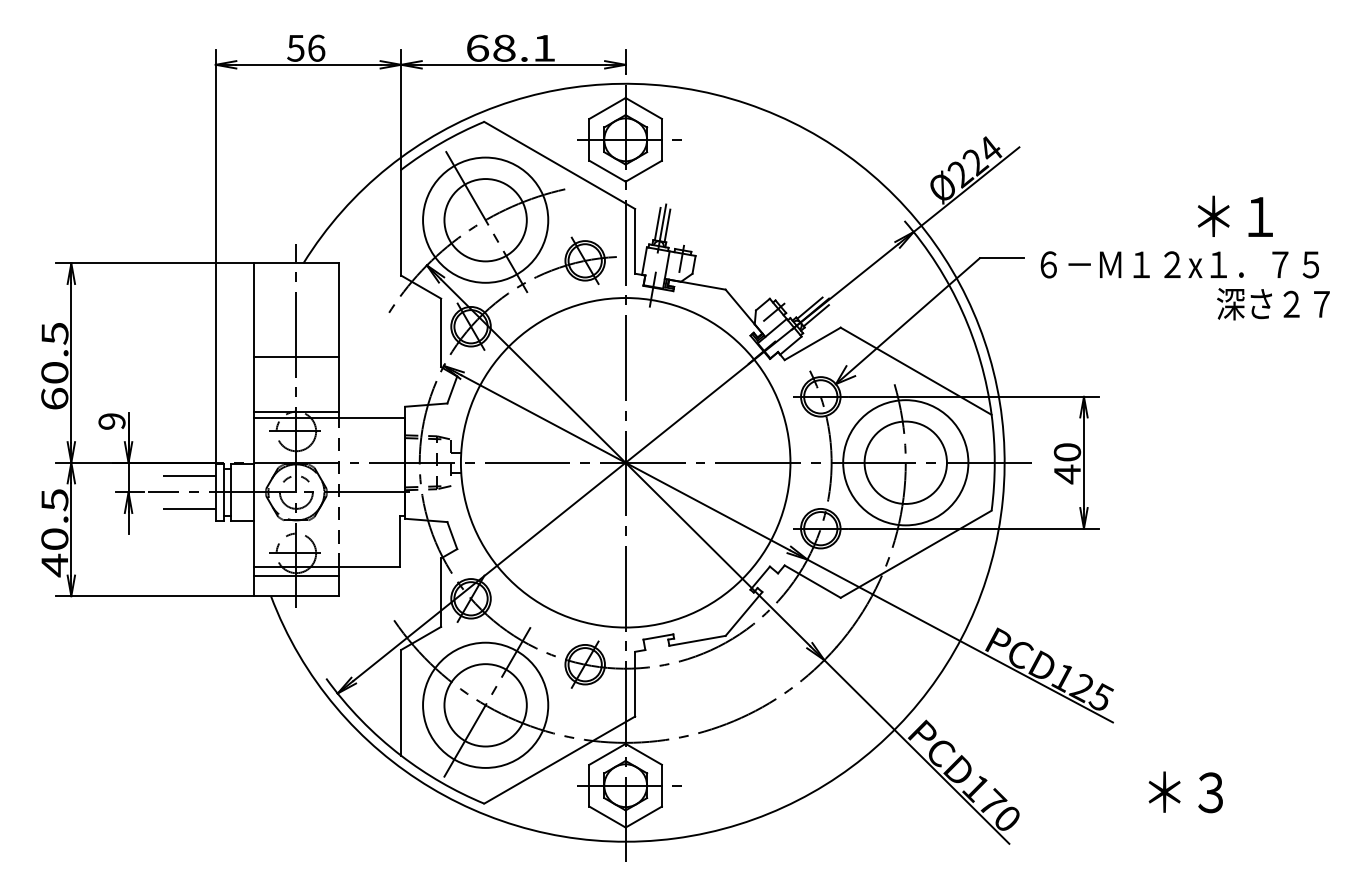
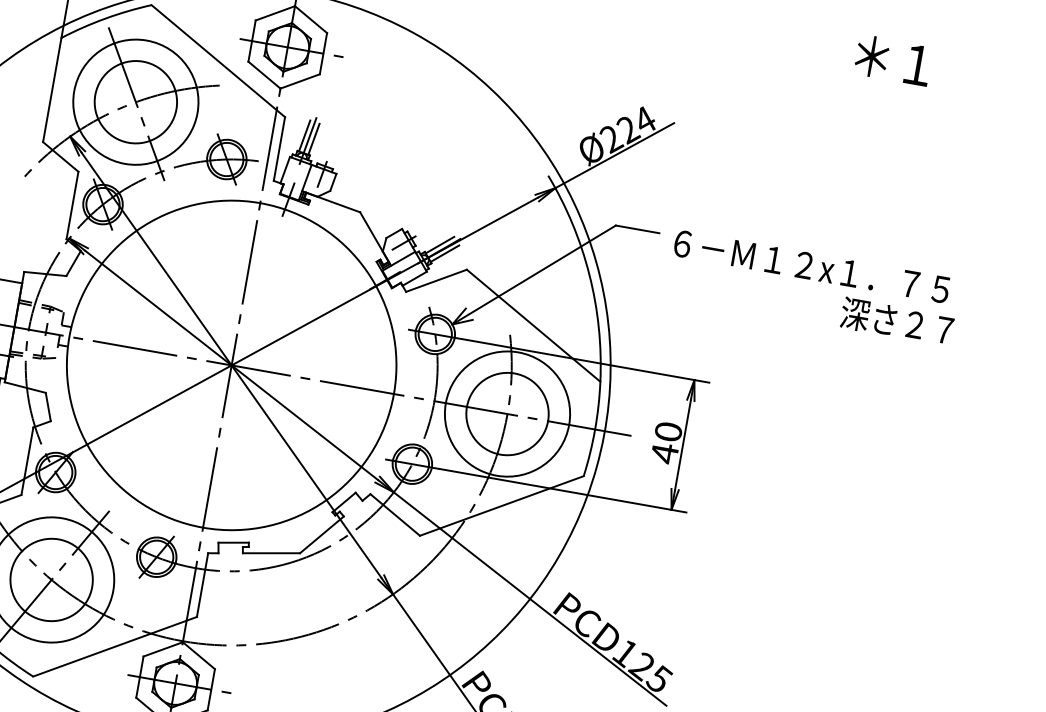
text: (1234, 215) -> (892, 59), moved

